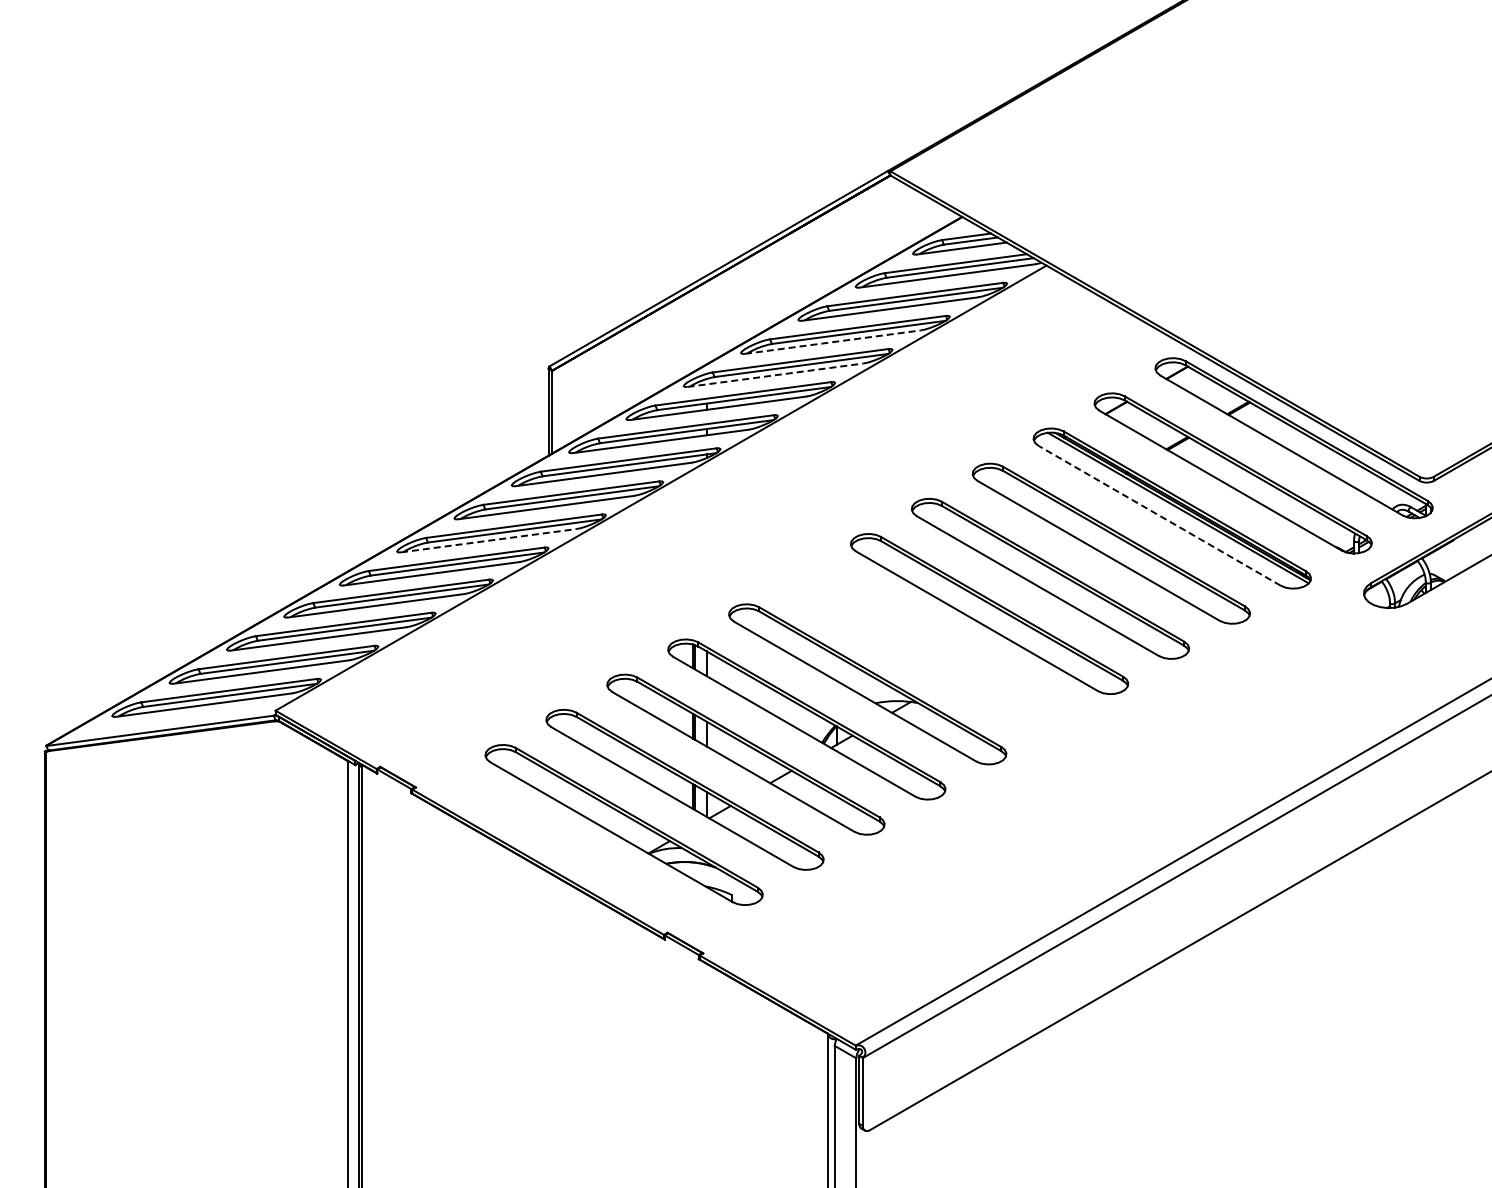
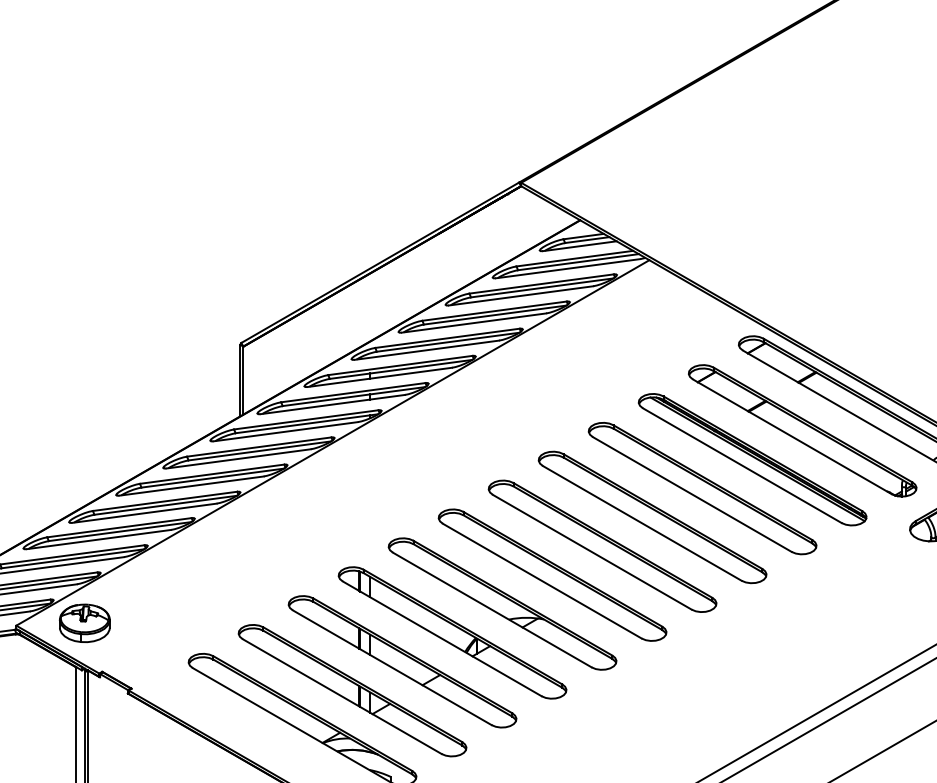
line: (832, 342) -> (473, 323), dashed -> solid
line: (775, 375) -> (426, 350), dashed -> solid
line: (1159, 515) -> (742, 465), dashed -> solid
line: (488, 540) -> (191, 485), dashed -> solid
part: (928, 649) -> (552, 575), added
part: (358, 707) -> (84, 623), added

